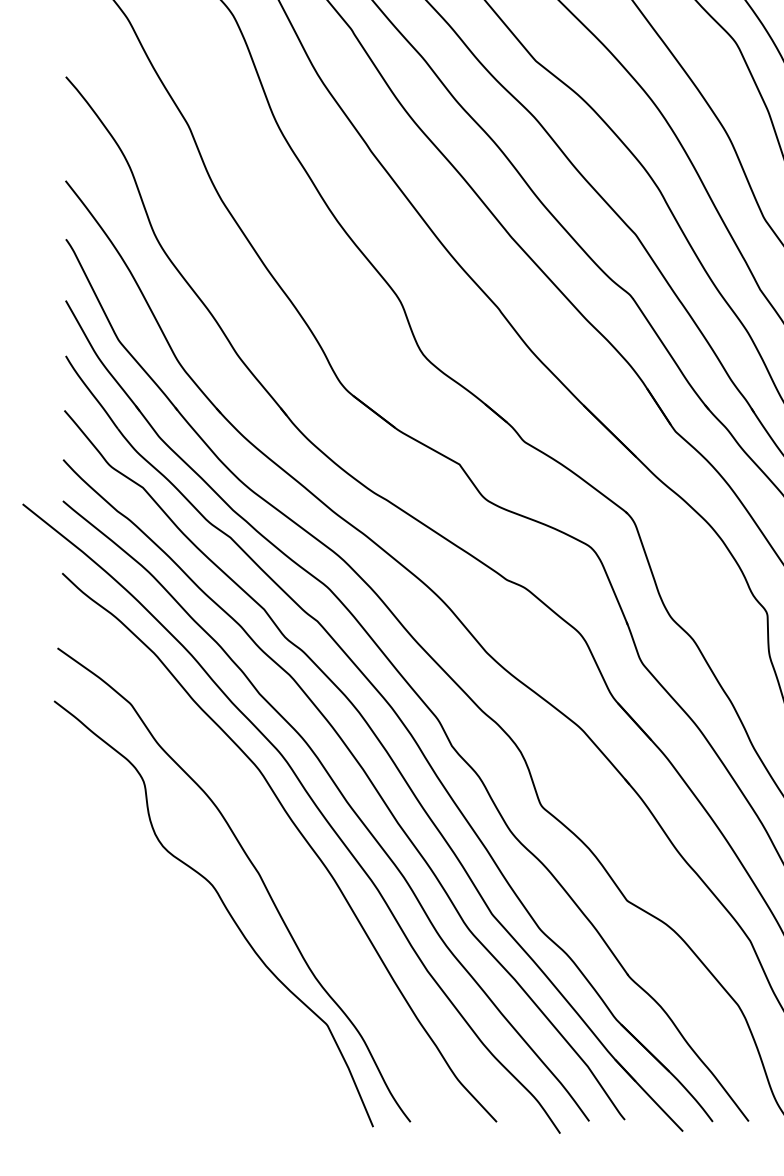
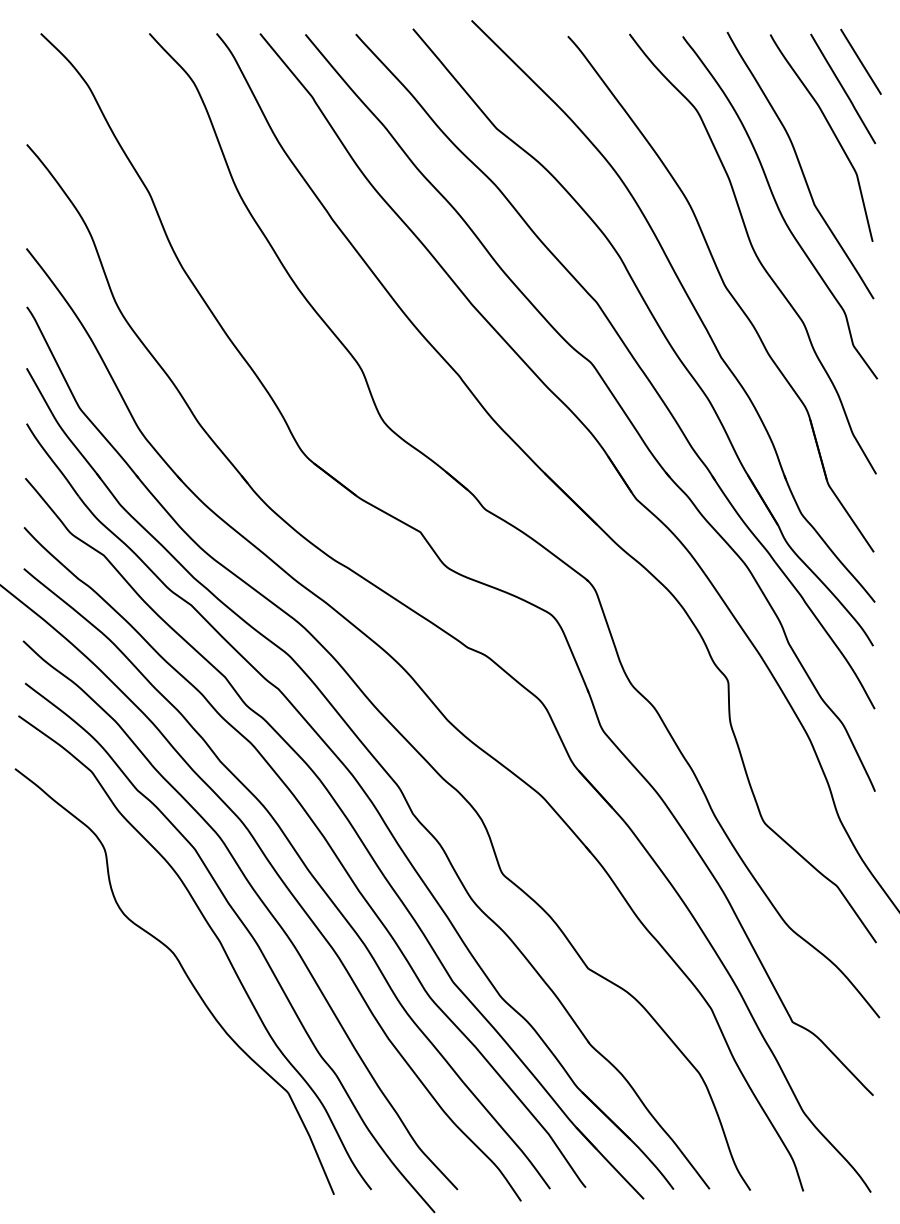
curve: (287, 865) -> (248, 933), added

